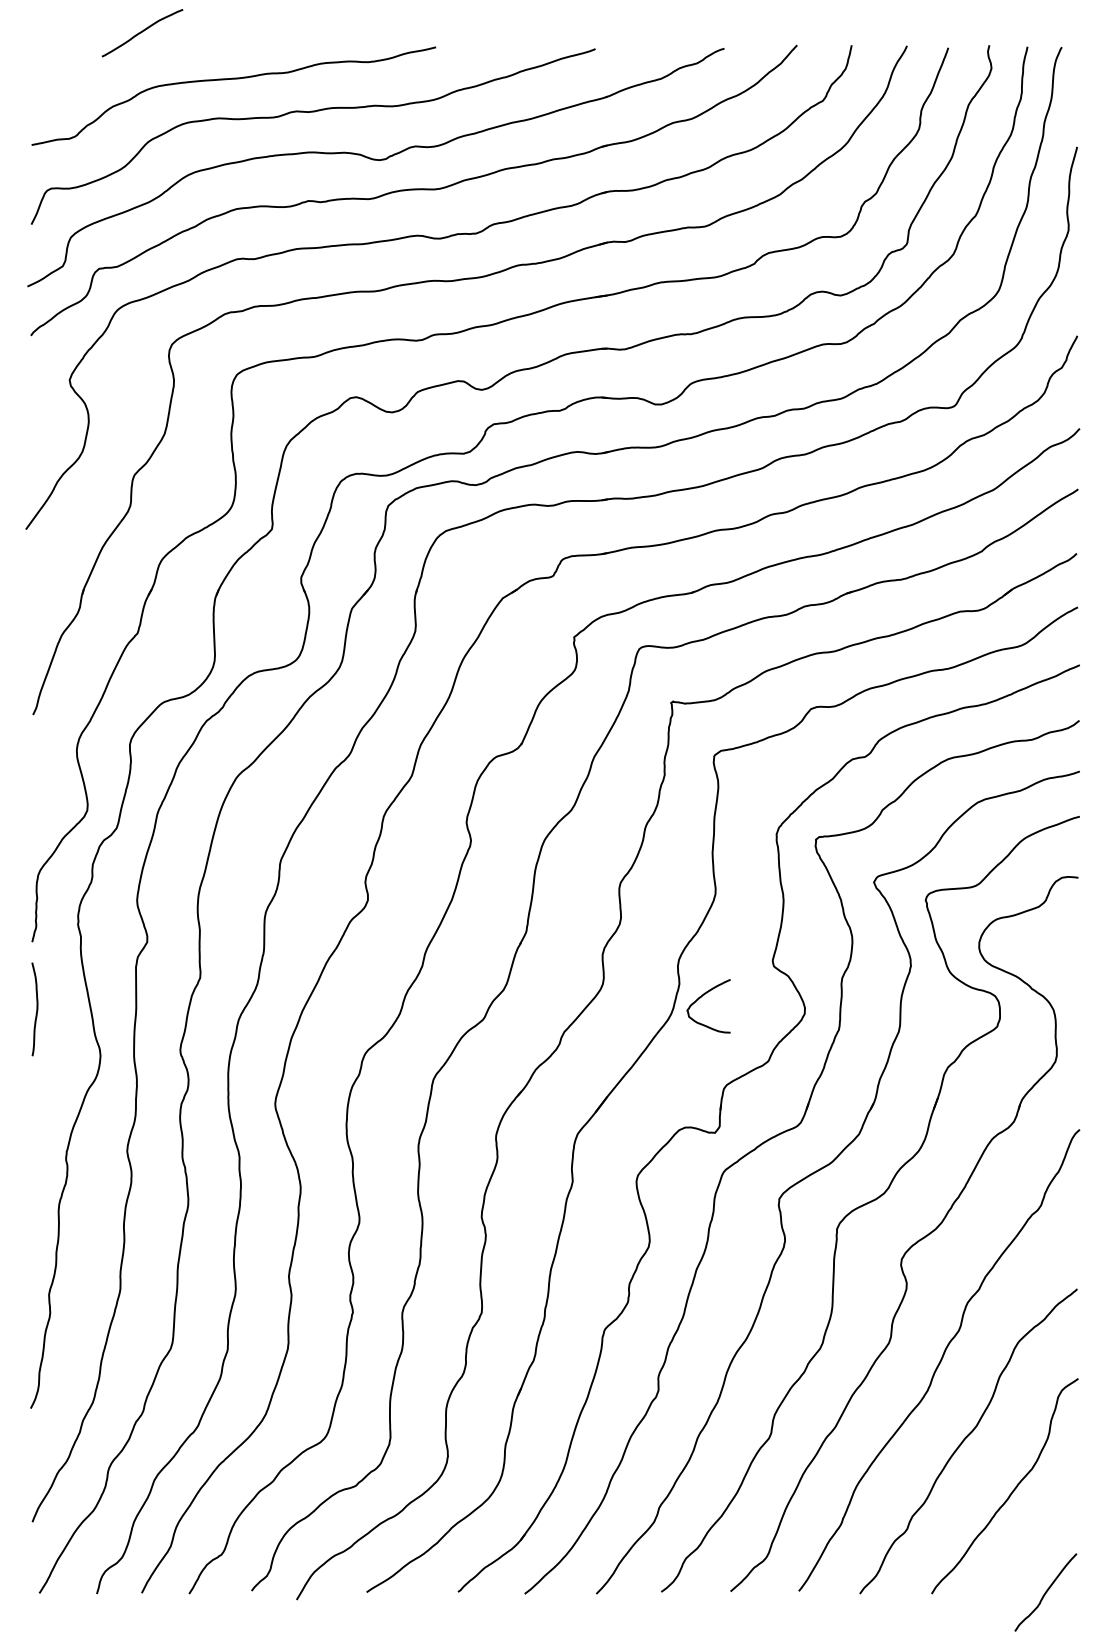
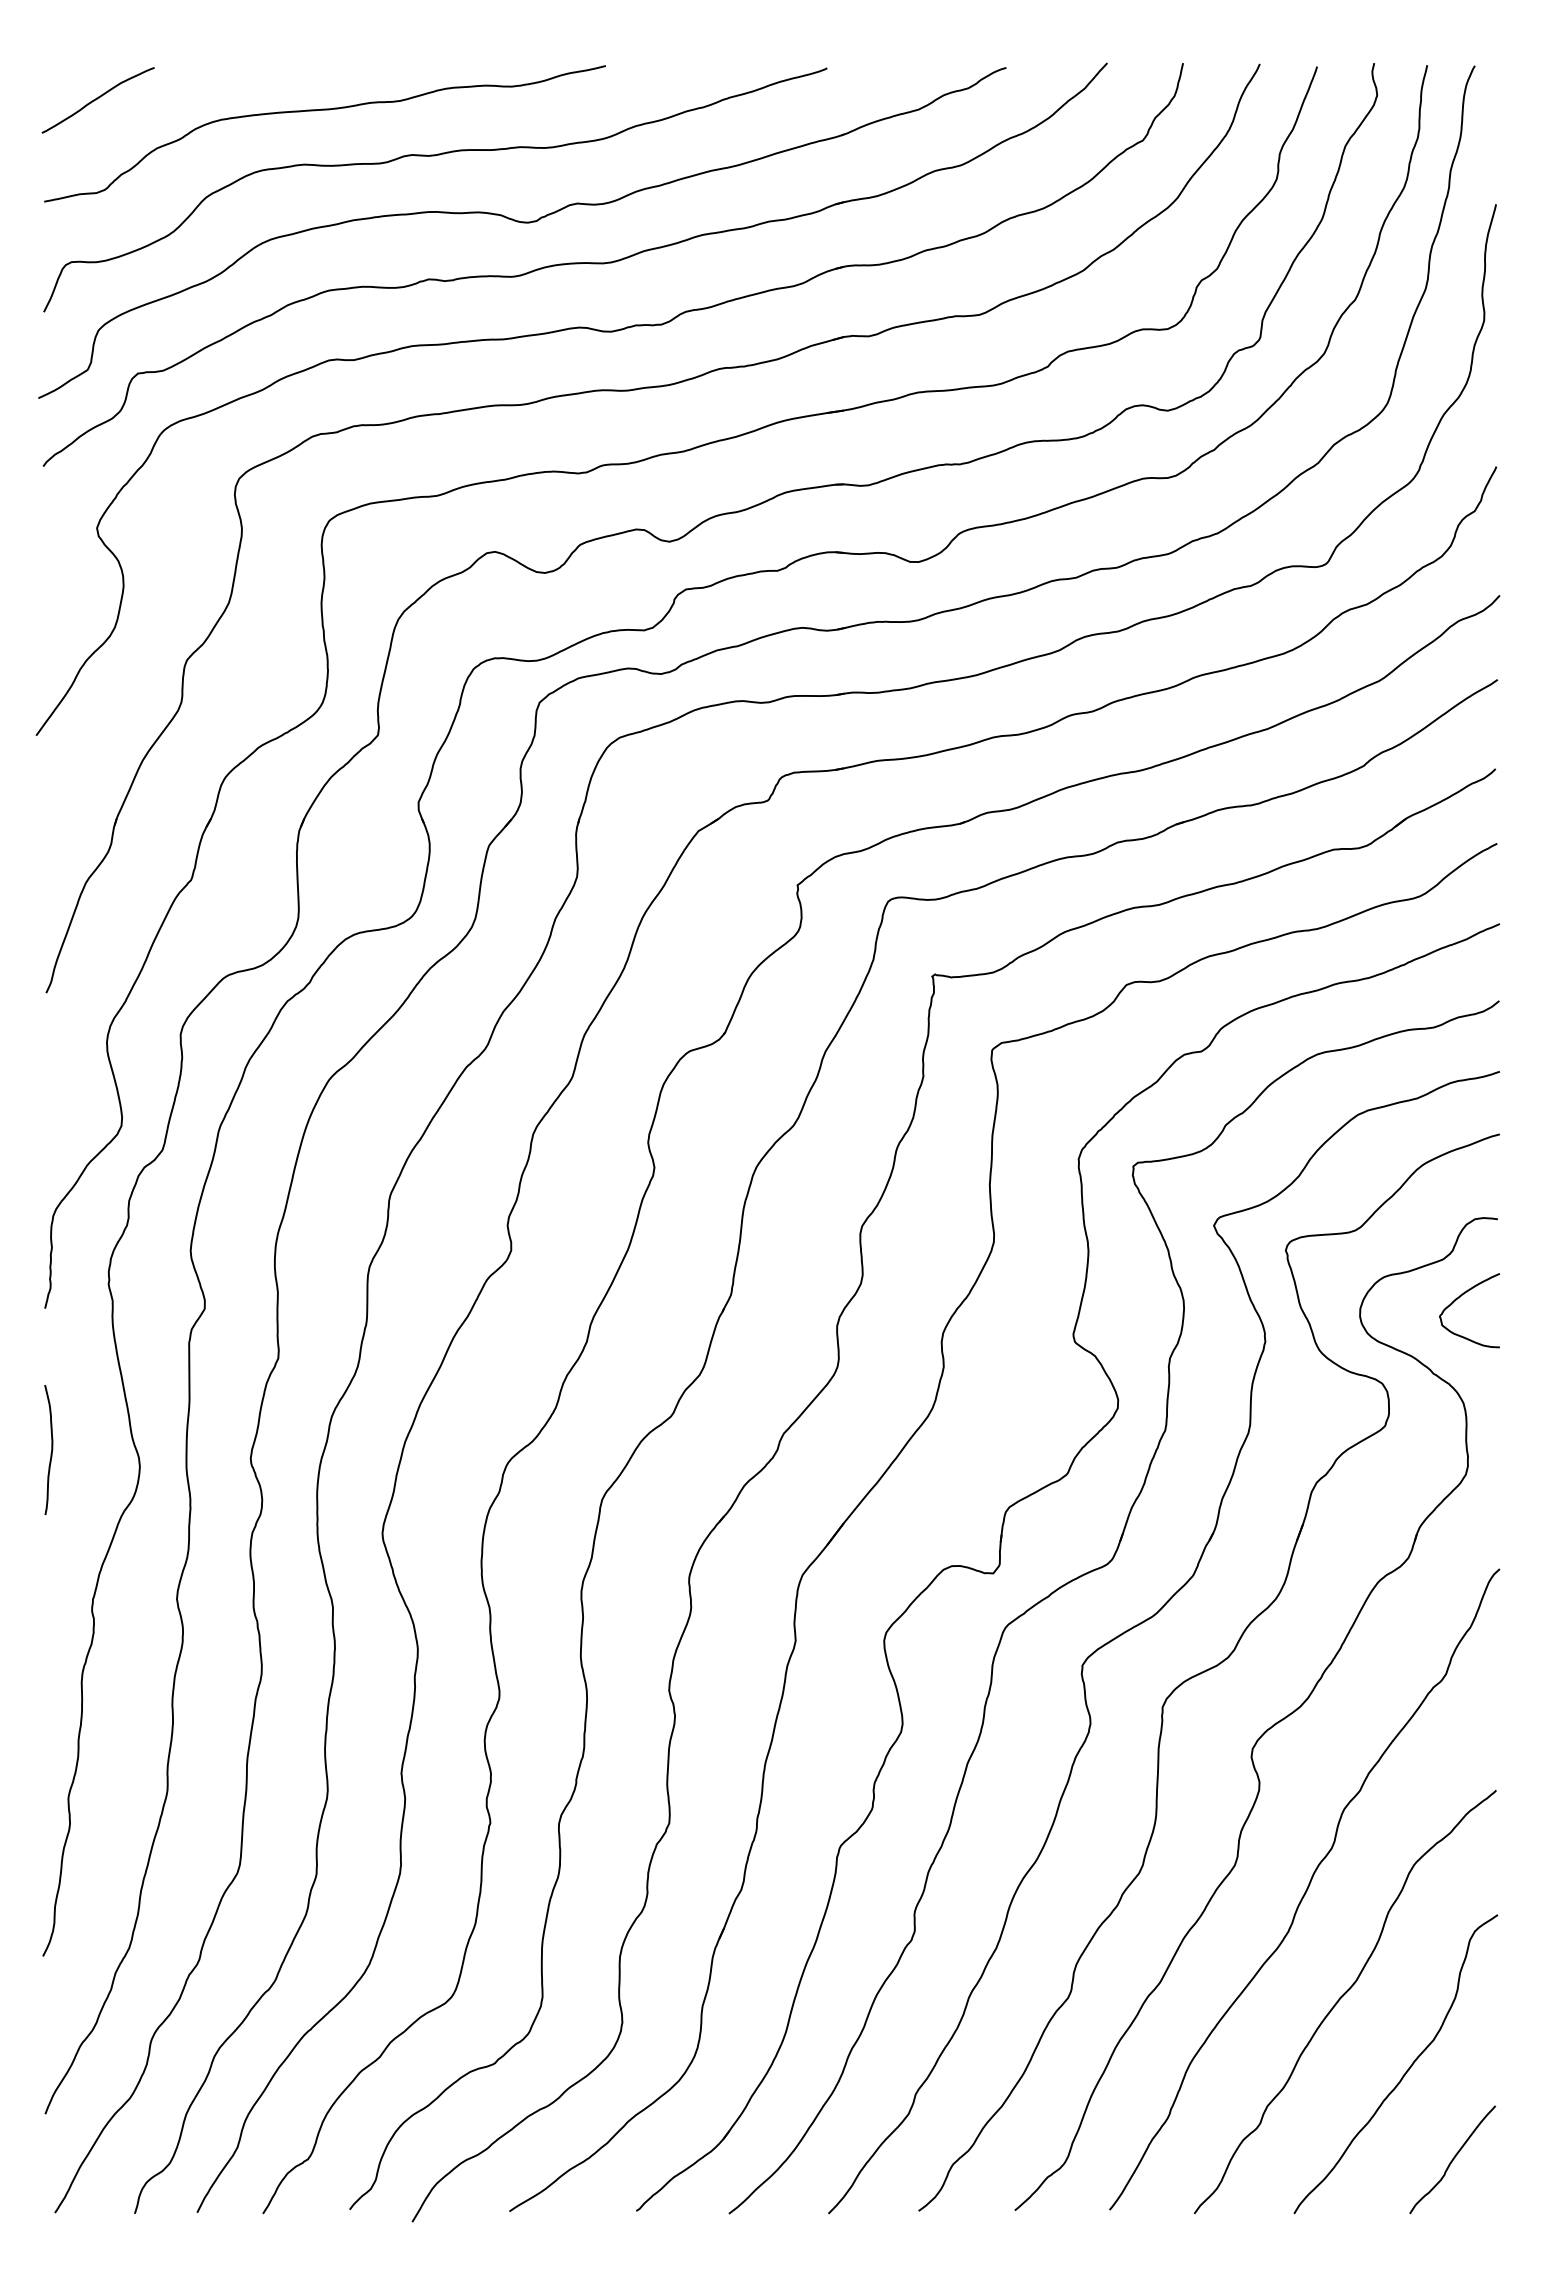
curve: (142, 32) -> (97, 99), moved
curve: (701, 997) -> (1459, 1298), moved
curve: (36, 1009) -> (51, 1449), moved
curve: (1045, 1592) -> (1452, 2159), moved

